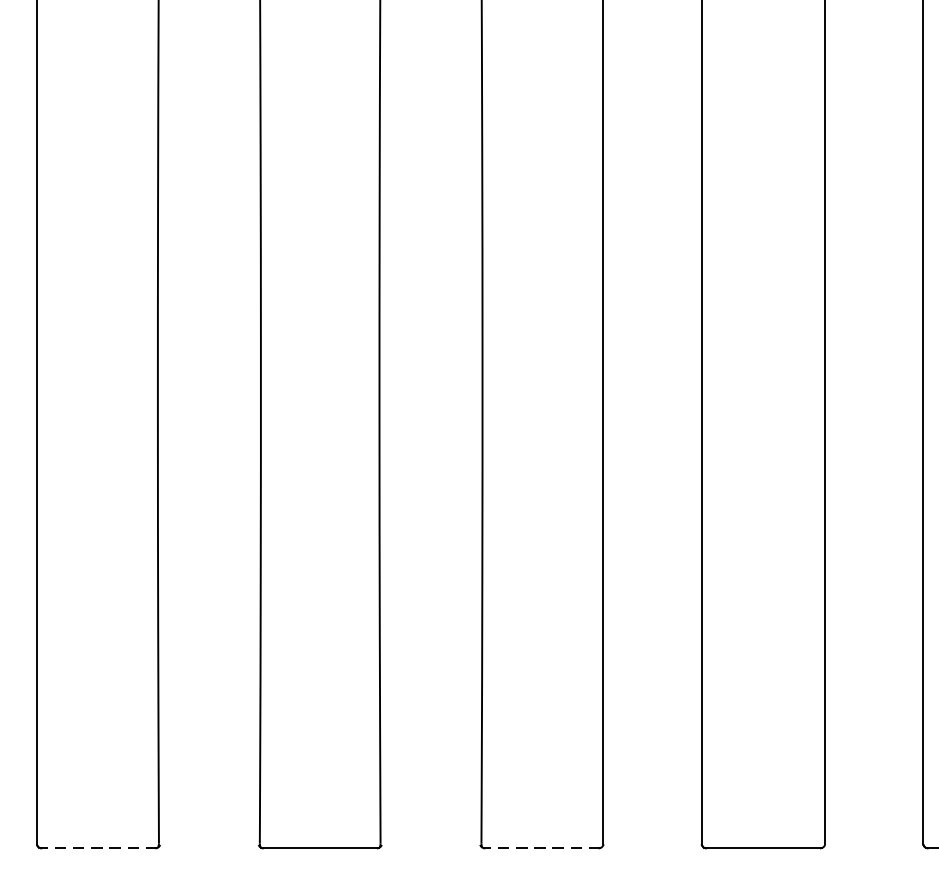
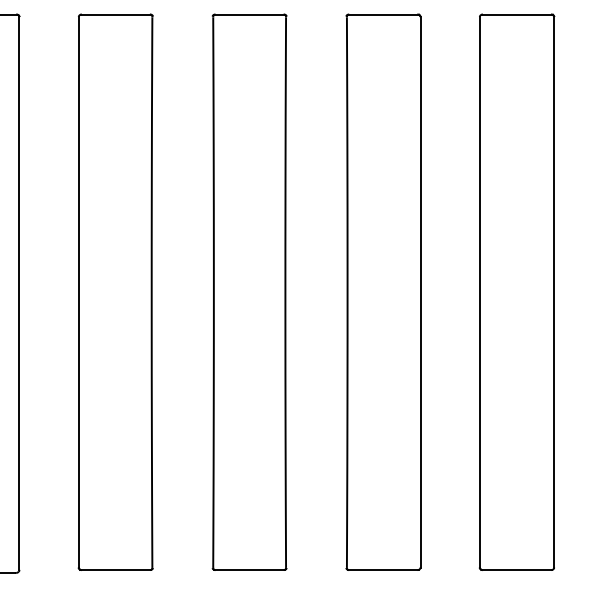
line: (97, 847) -> (115, 569), dashed -> solid
line: (540, 847) -> (382, 569), dashed -> solid

